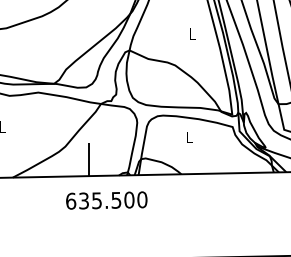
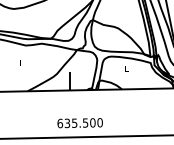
text: (105, 201) -> (79, 123), moved

